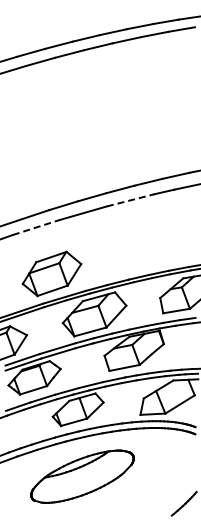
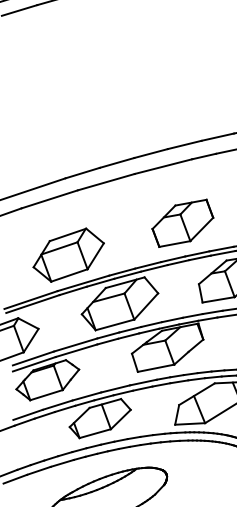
line: (130, 200) -> (163, 166), dashed -> solid
line: (36, 227) -> (50, 199), dashed -> solid
part: (146, 247) -> (182, 223), added

